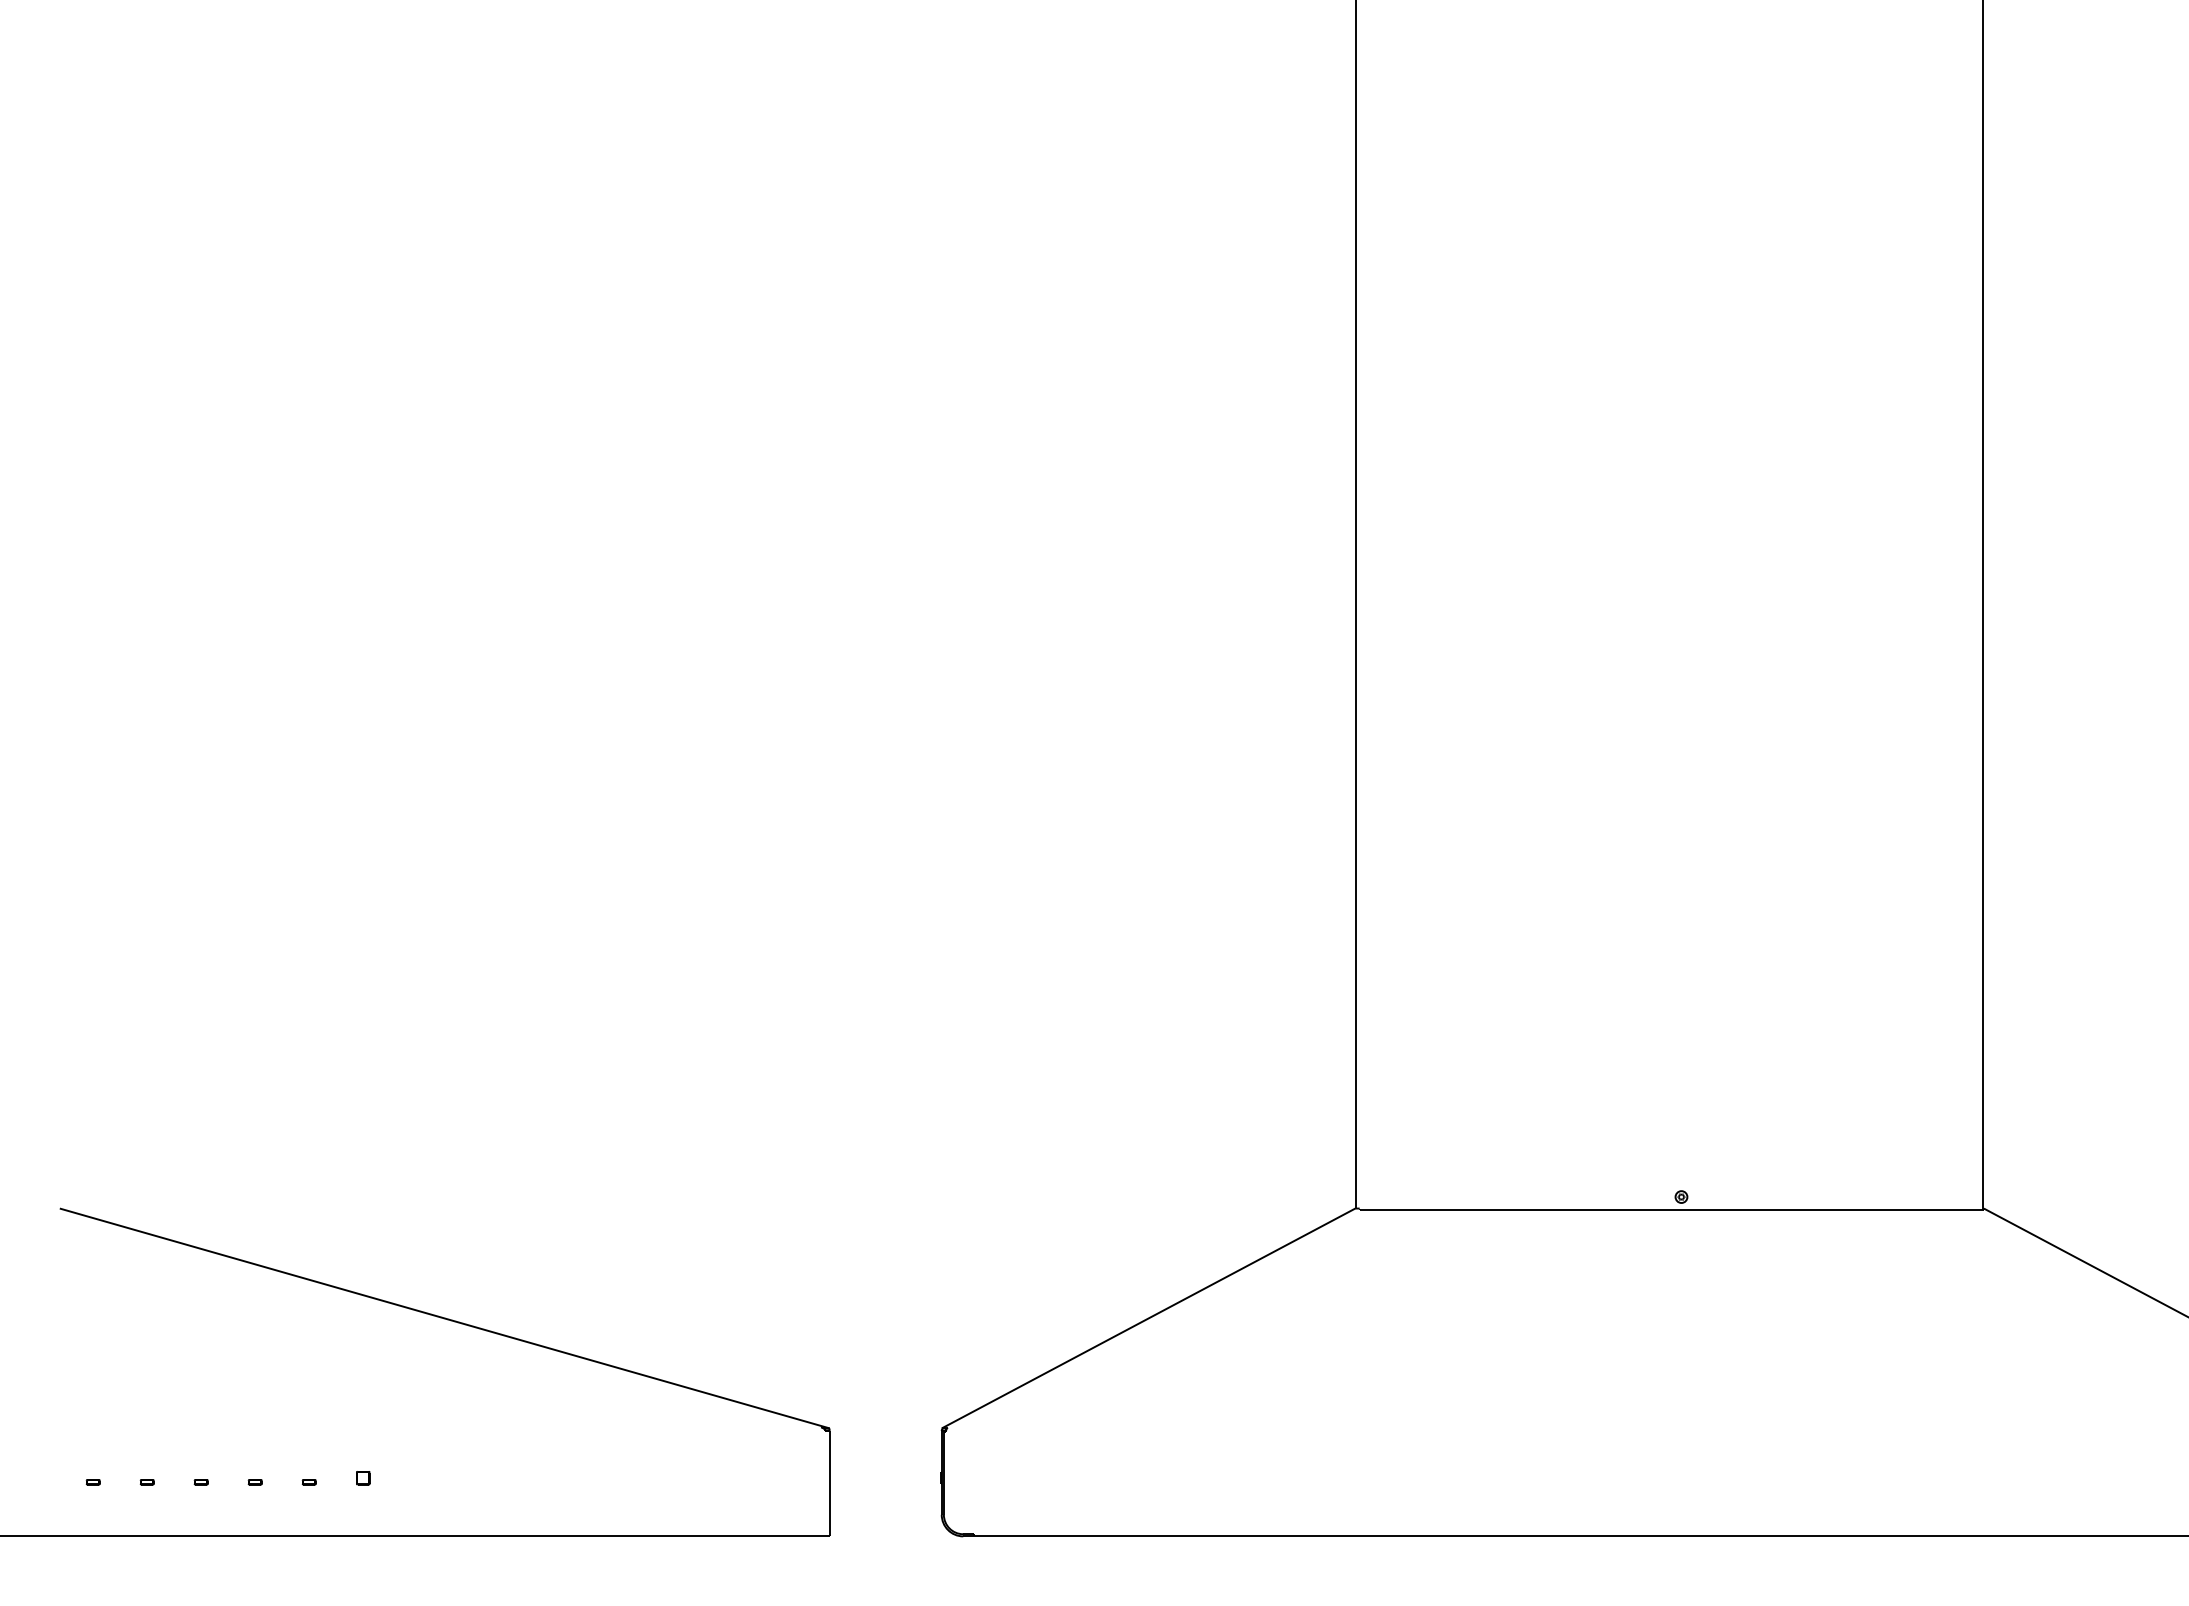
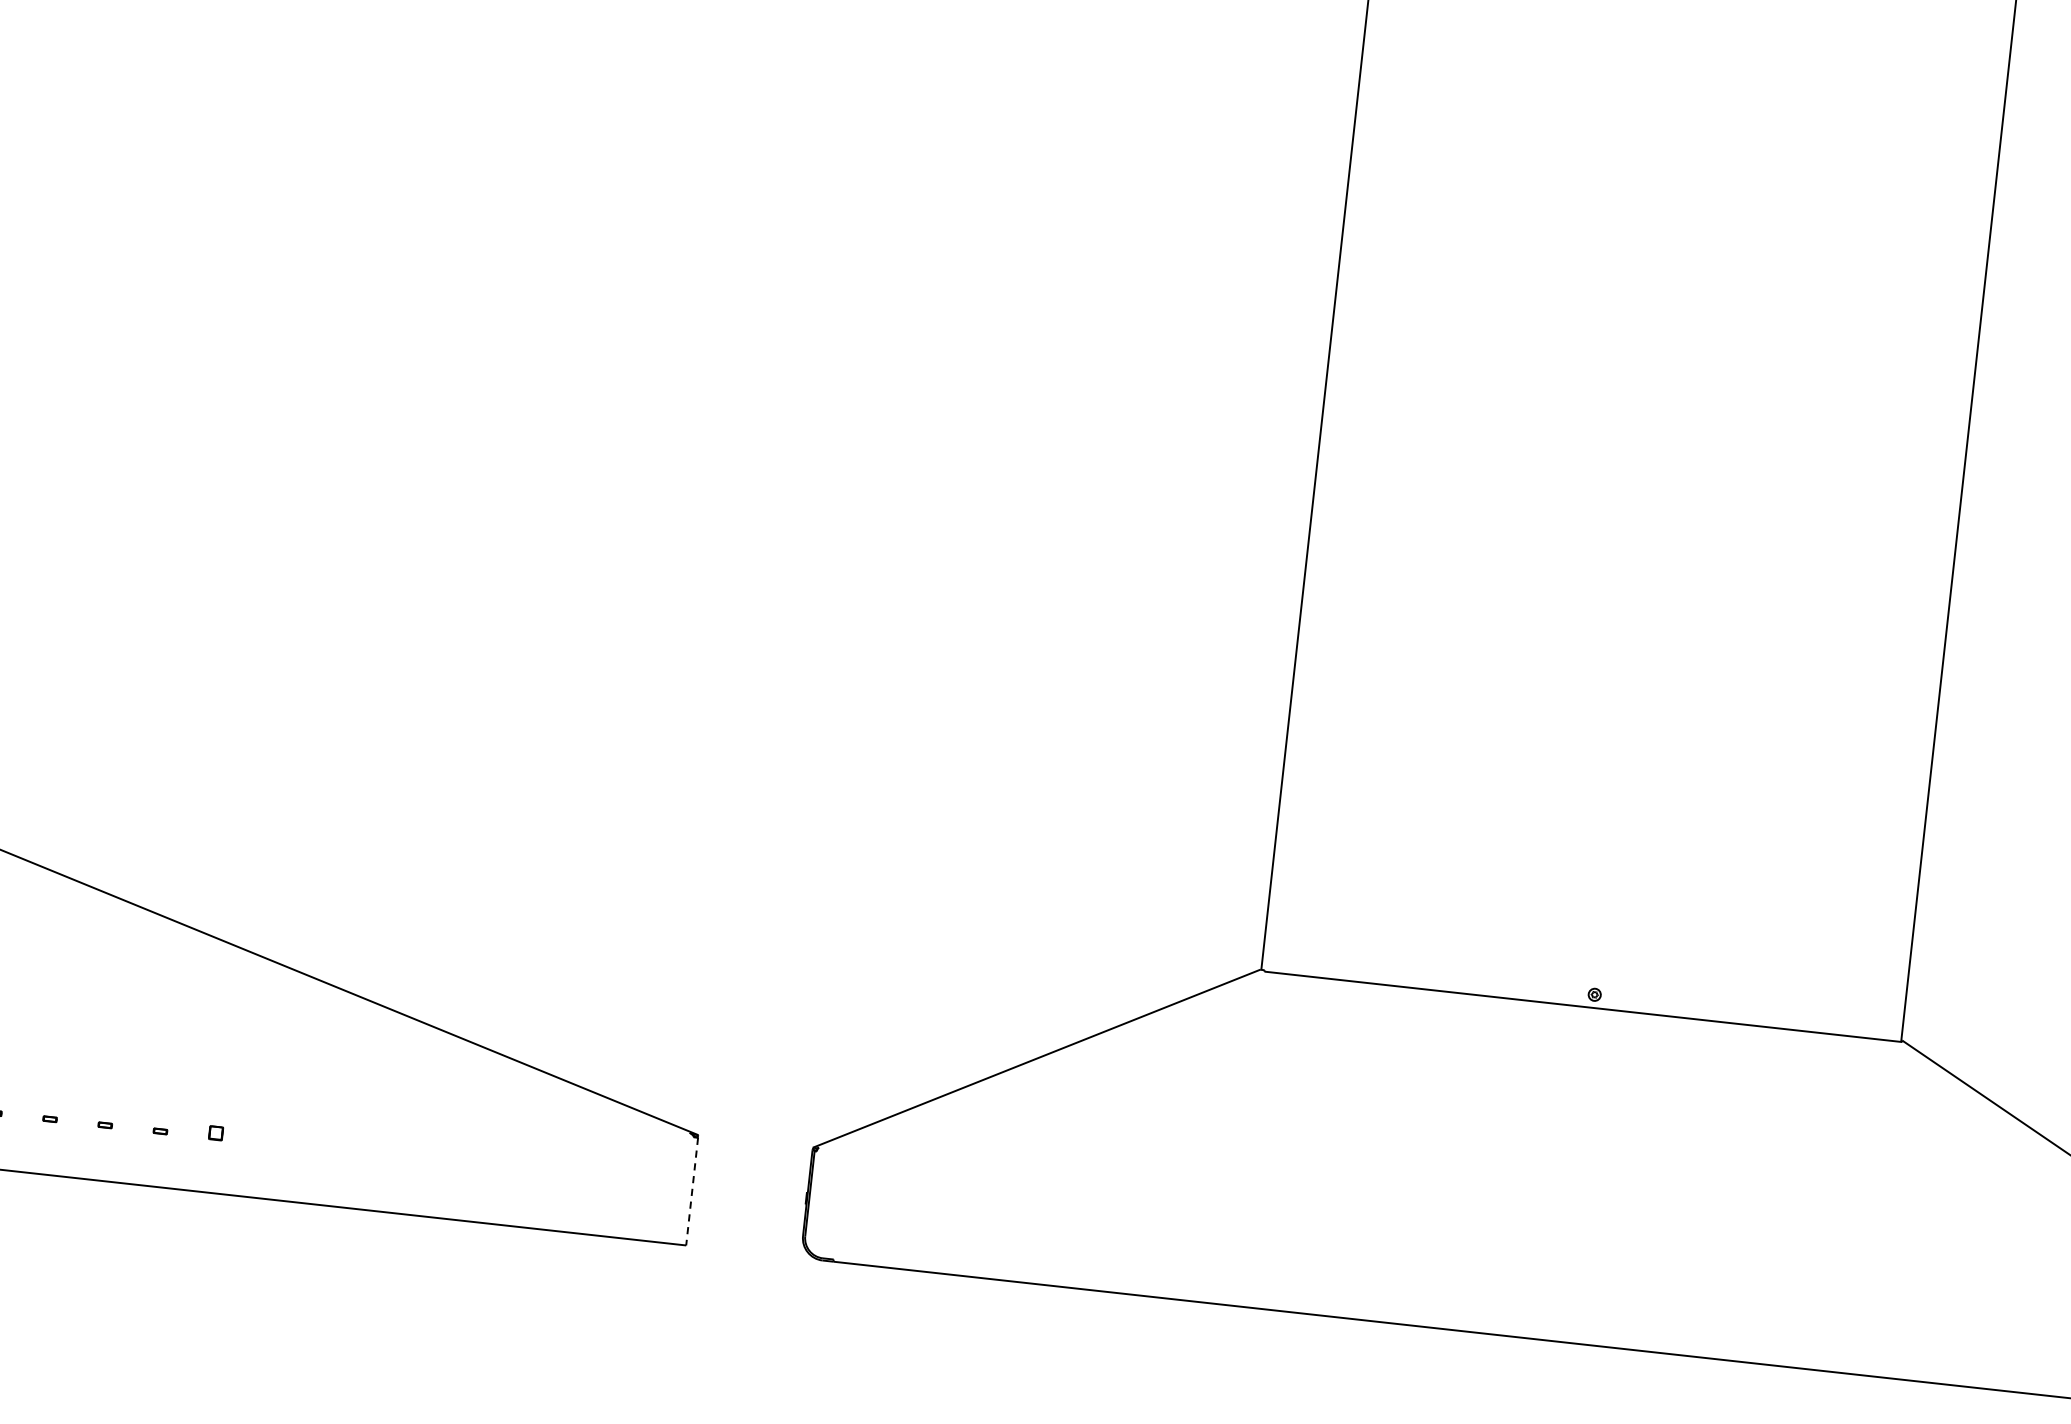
line: (829, 1483) -> (691, 1191), solid -> dashed

